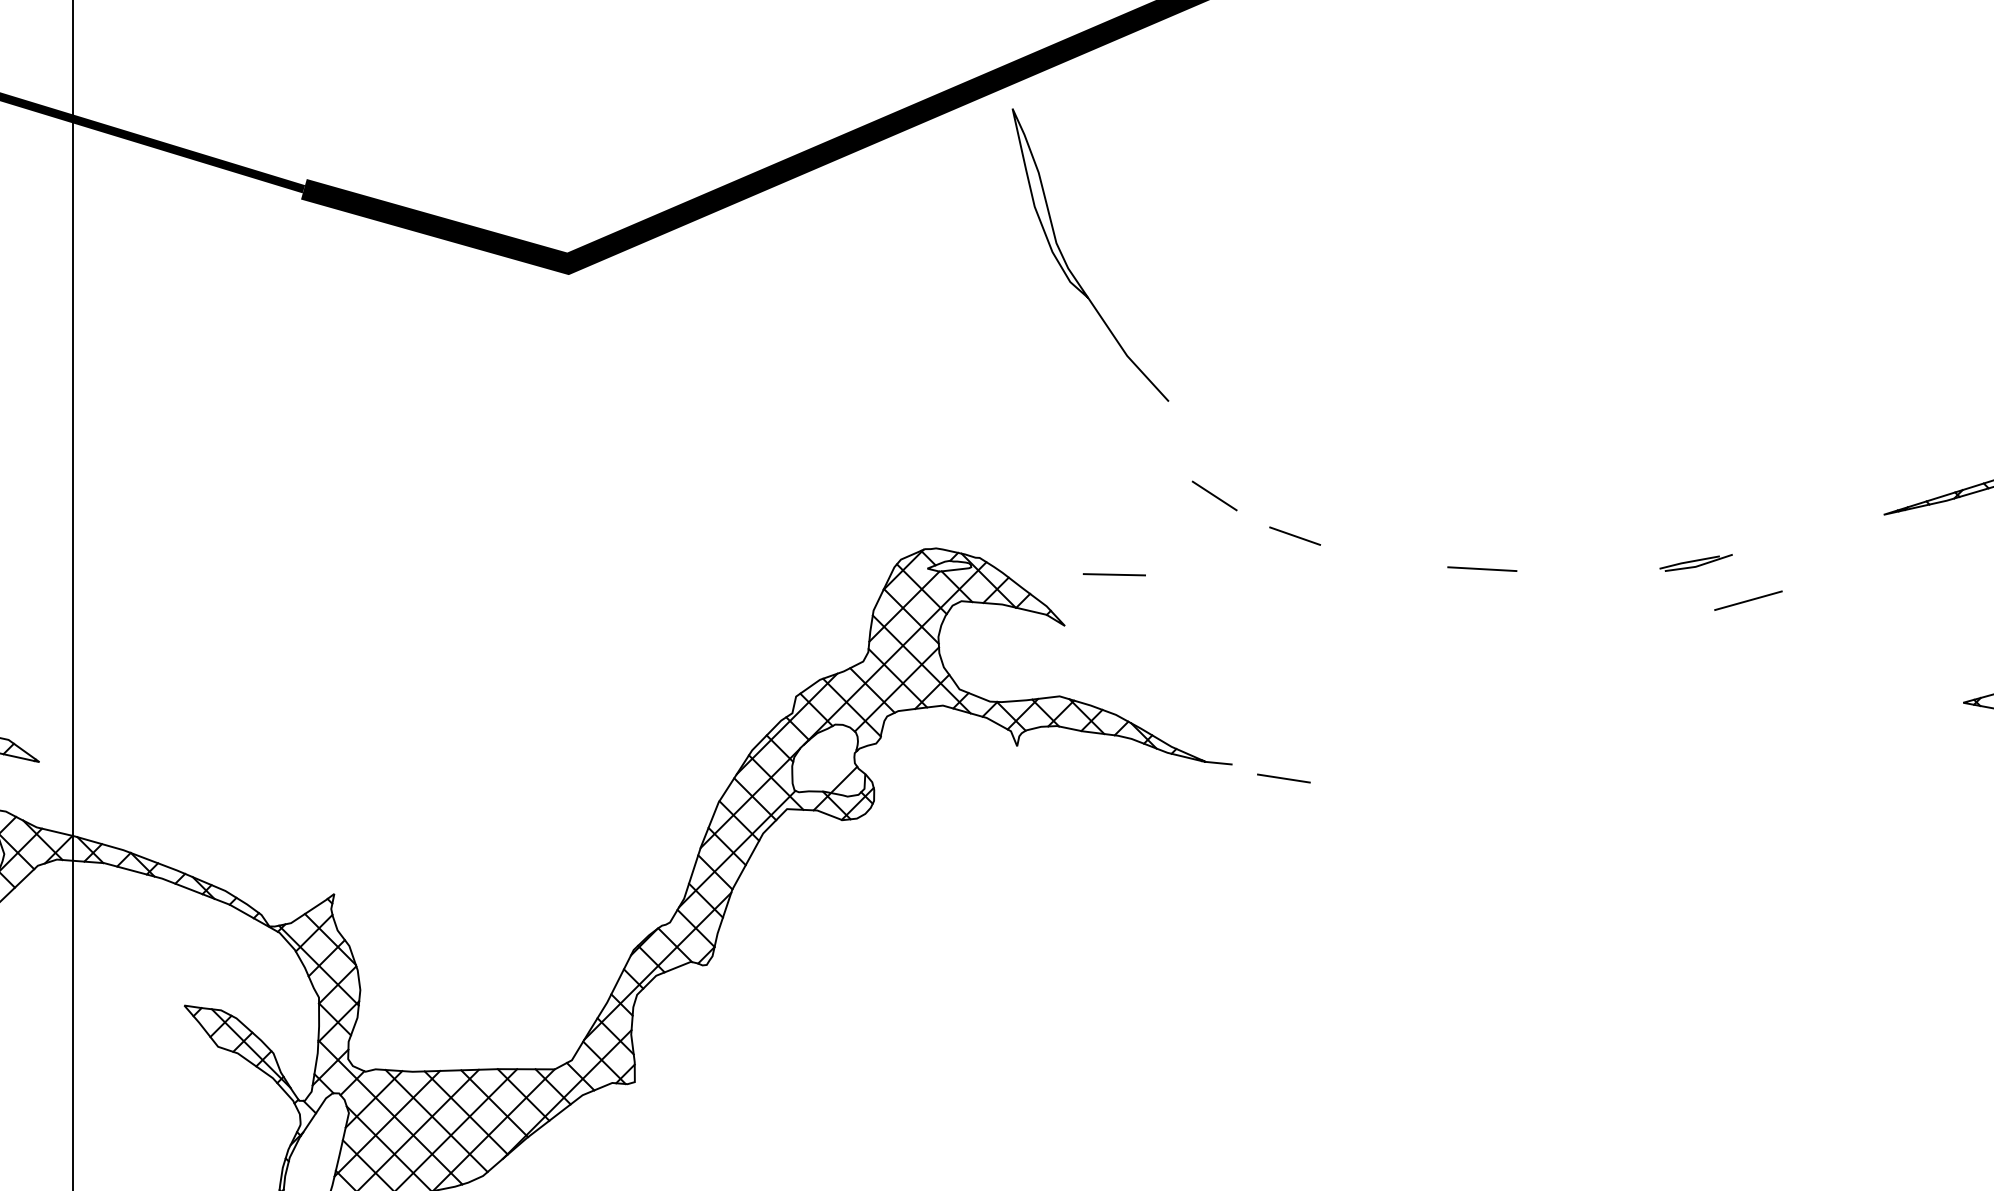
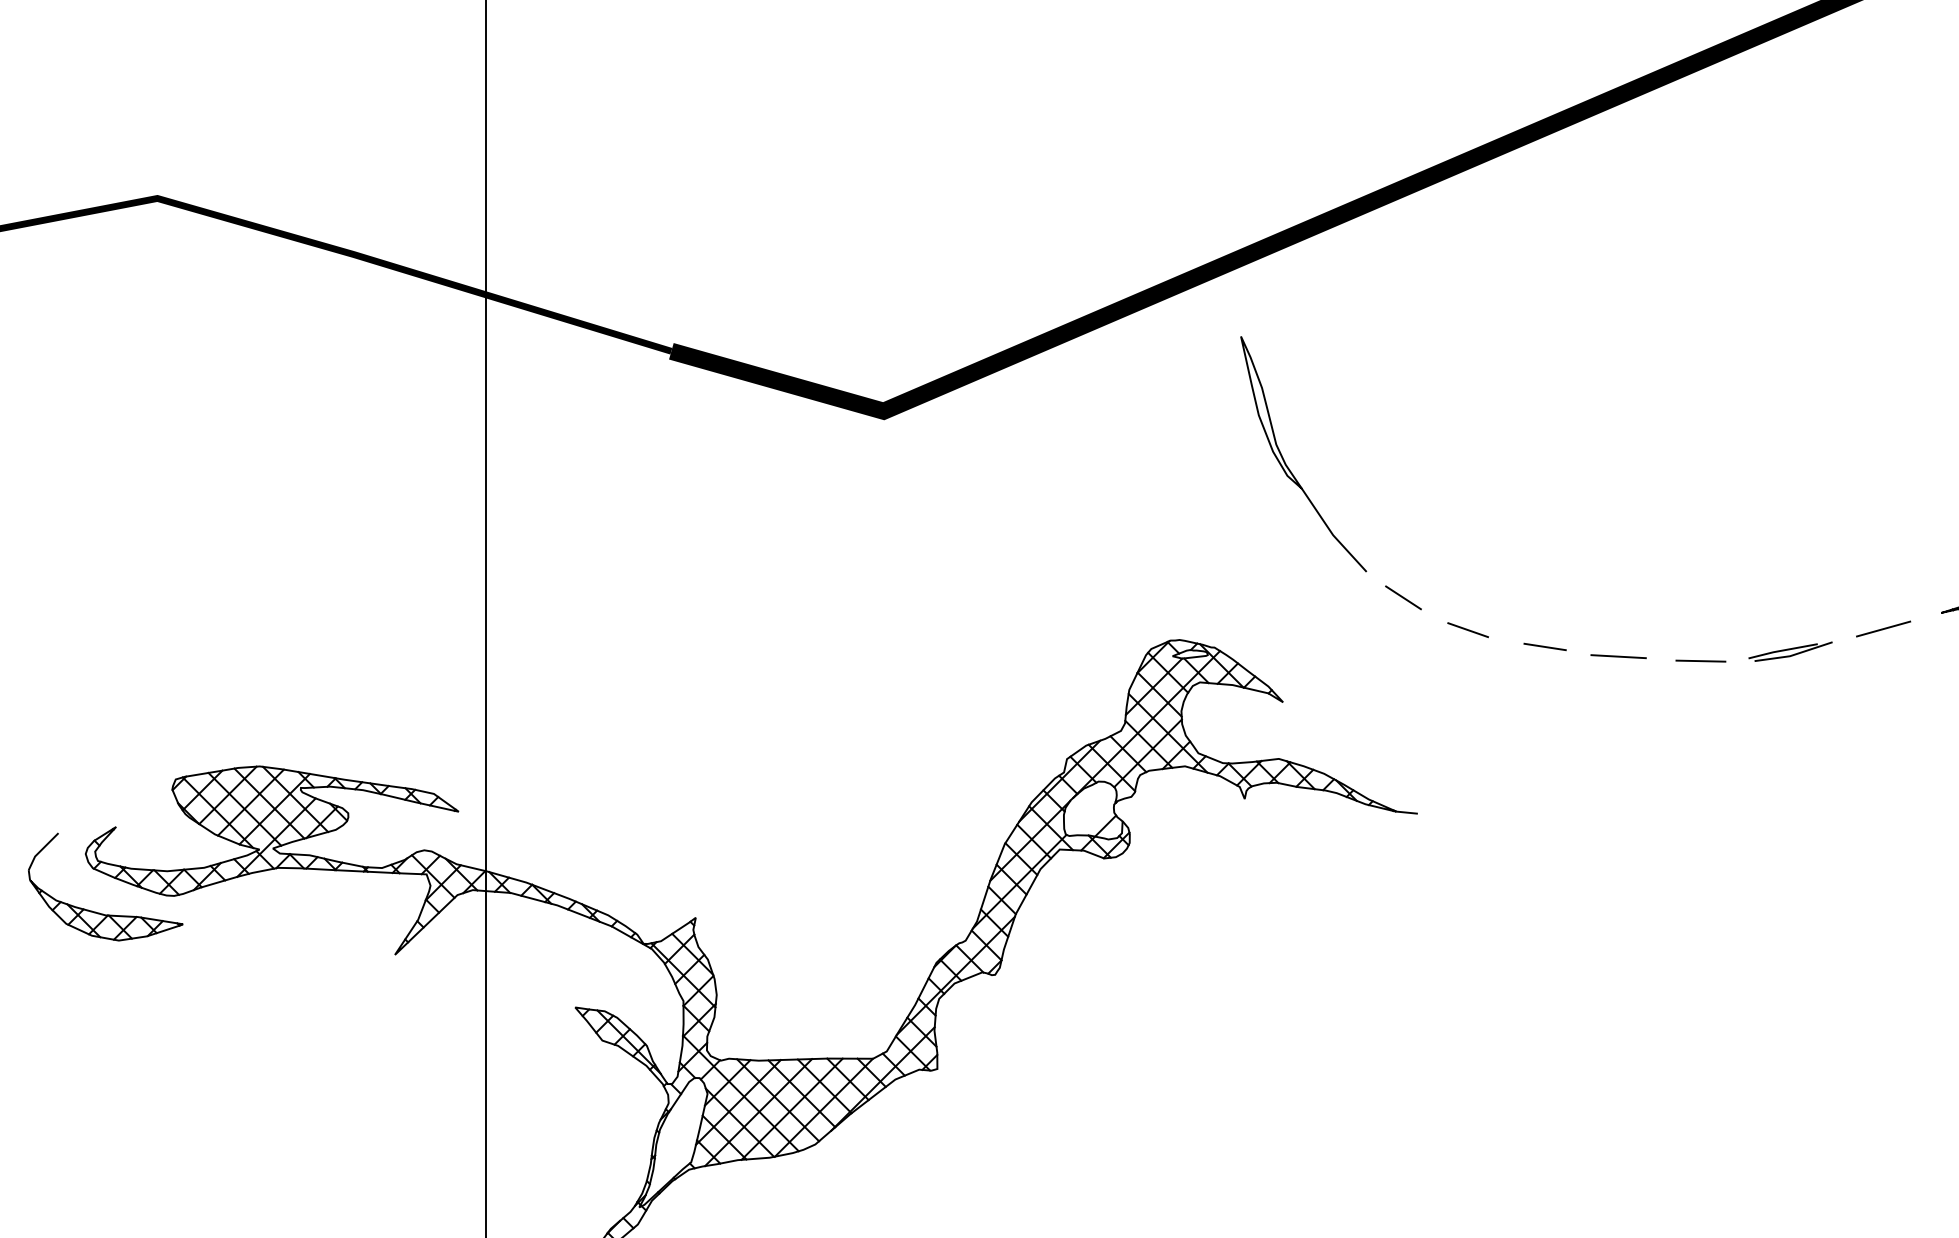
curve: (1069, 266) -> (1286, 463), moved
part: (1696, 562) -> (1790, 651), size x1.43
line: (1113, 573) -> (1700, 660), moved
line: (1748, 600) -> (1883, 628), moved
line: (1283, 777) -> (1544, 646), moved

